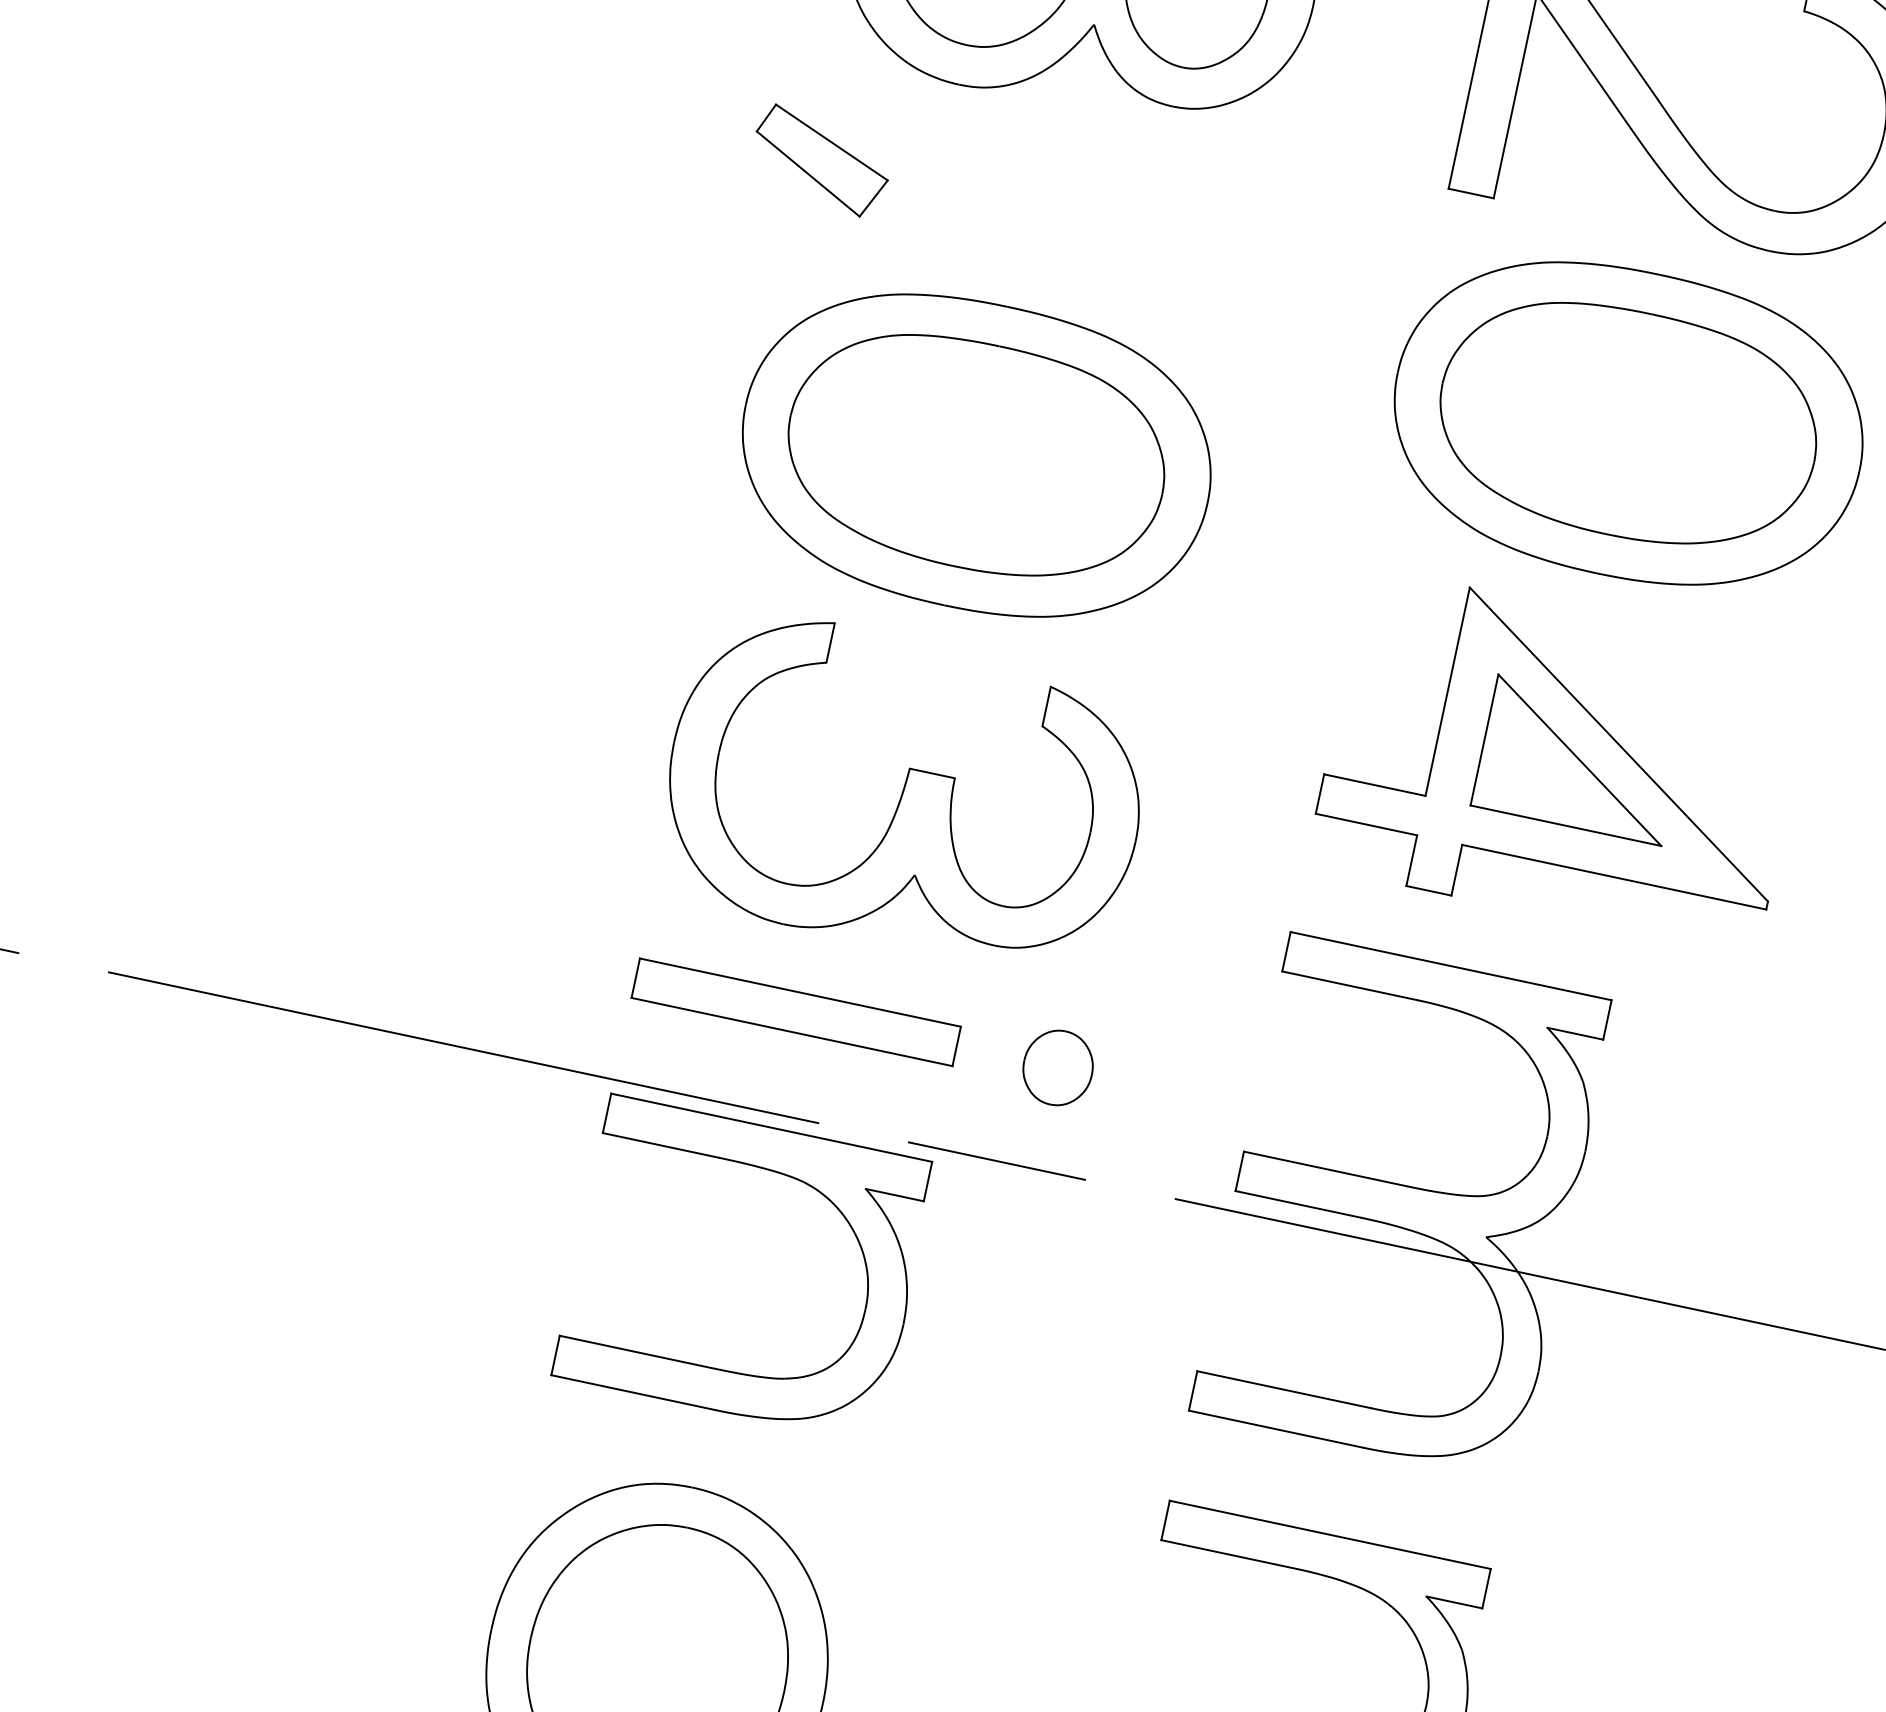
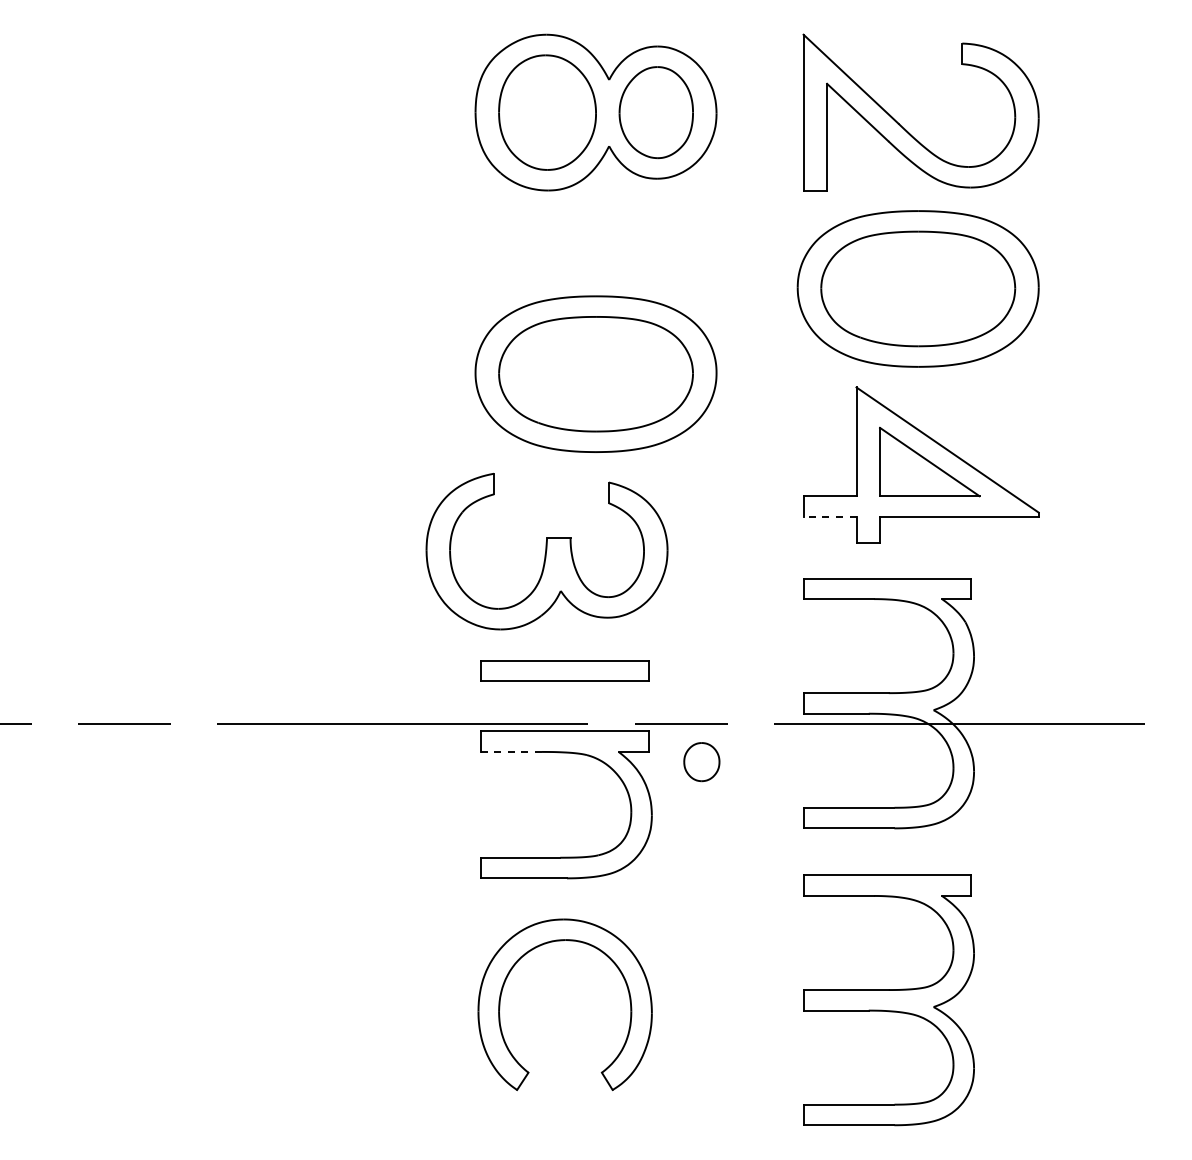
part: (819, 161) -> (486, 243), removed
part: (903, 793) -> (546, 551), moved
line: (1365, 823) -> (829, 516), solid -> dashed
part: (1057, 1068) -> (701, 762), moved
line: (660, 1144) -> (511, 751), solid -> dashed

